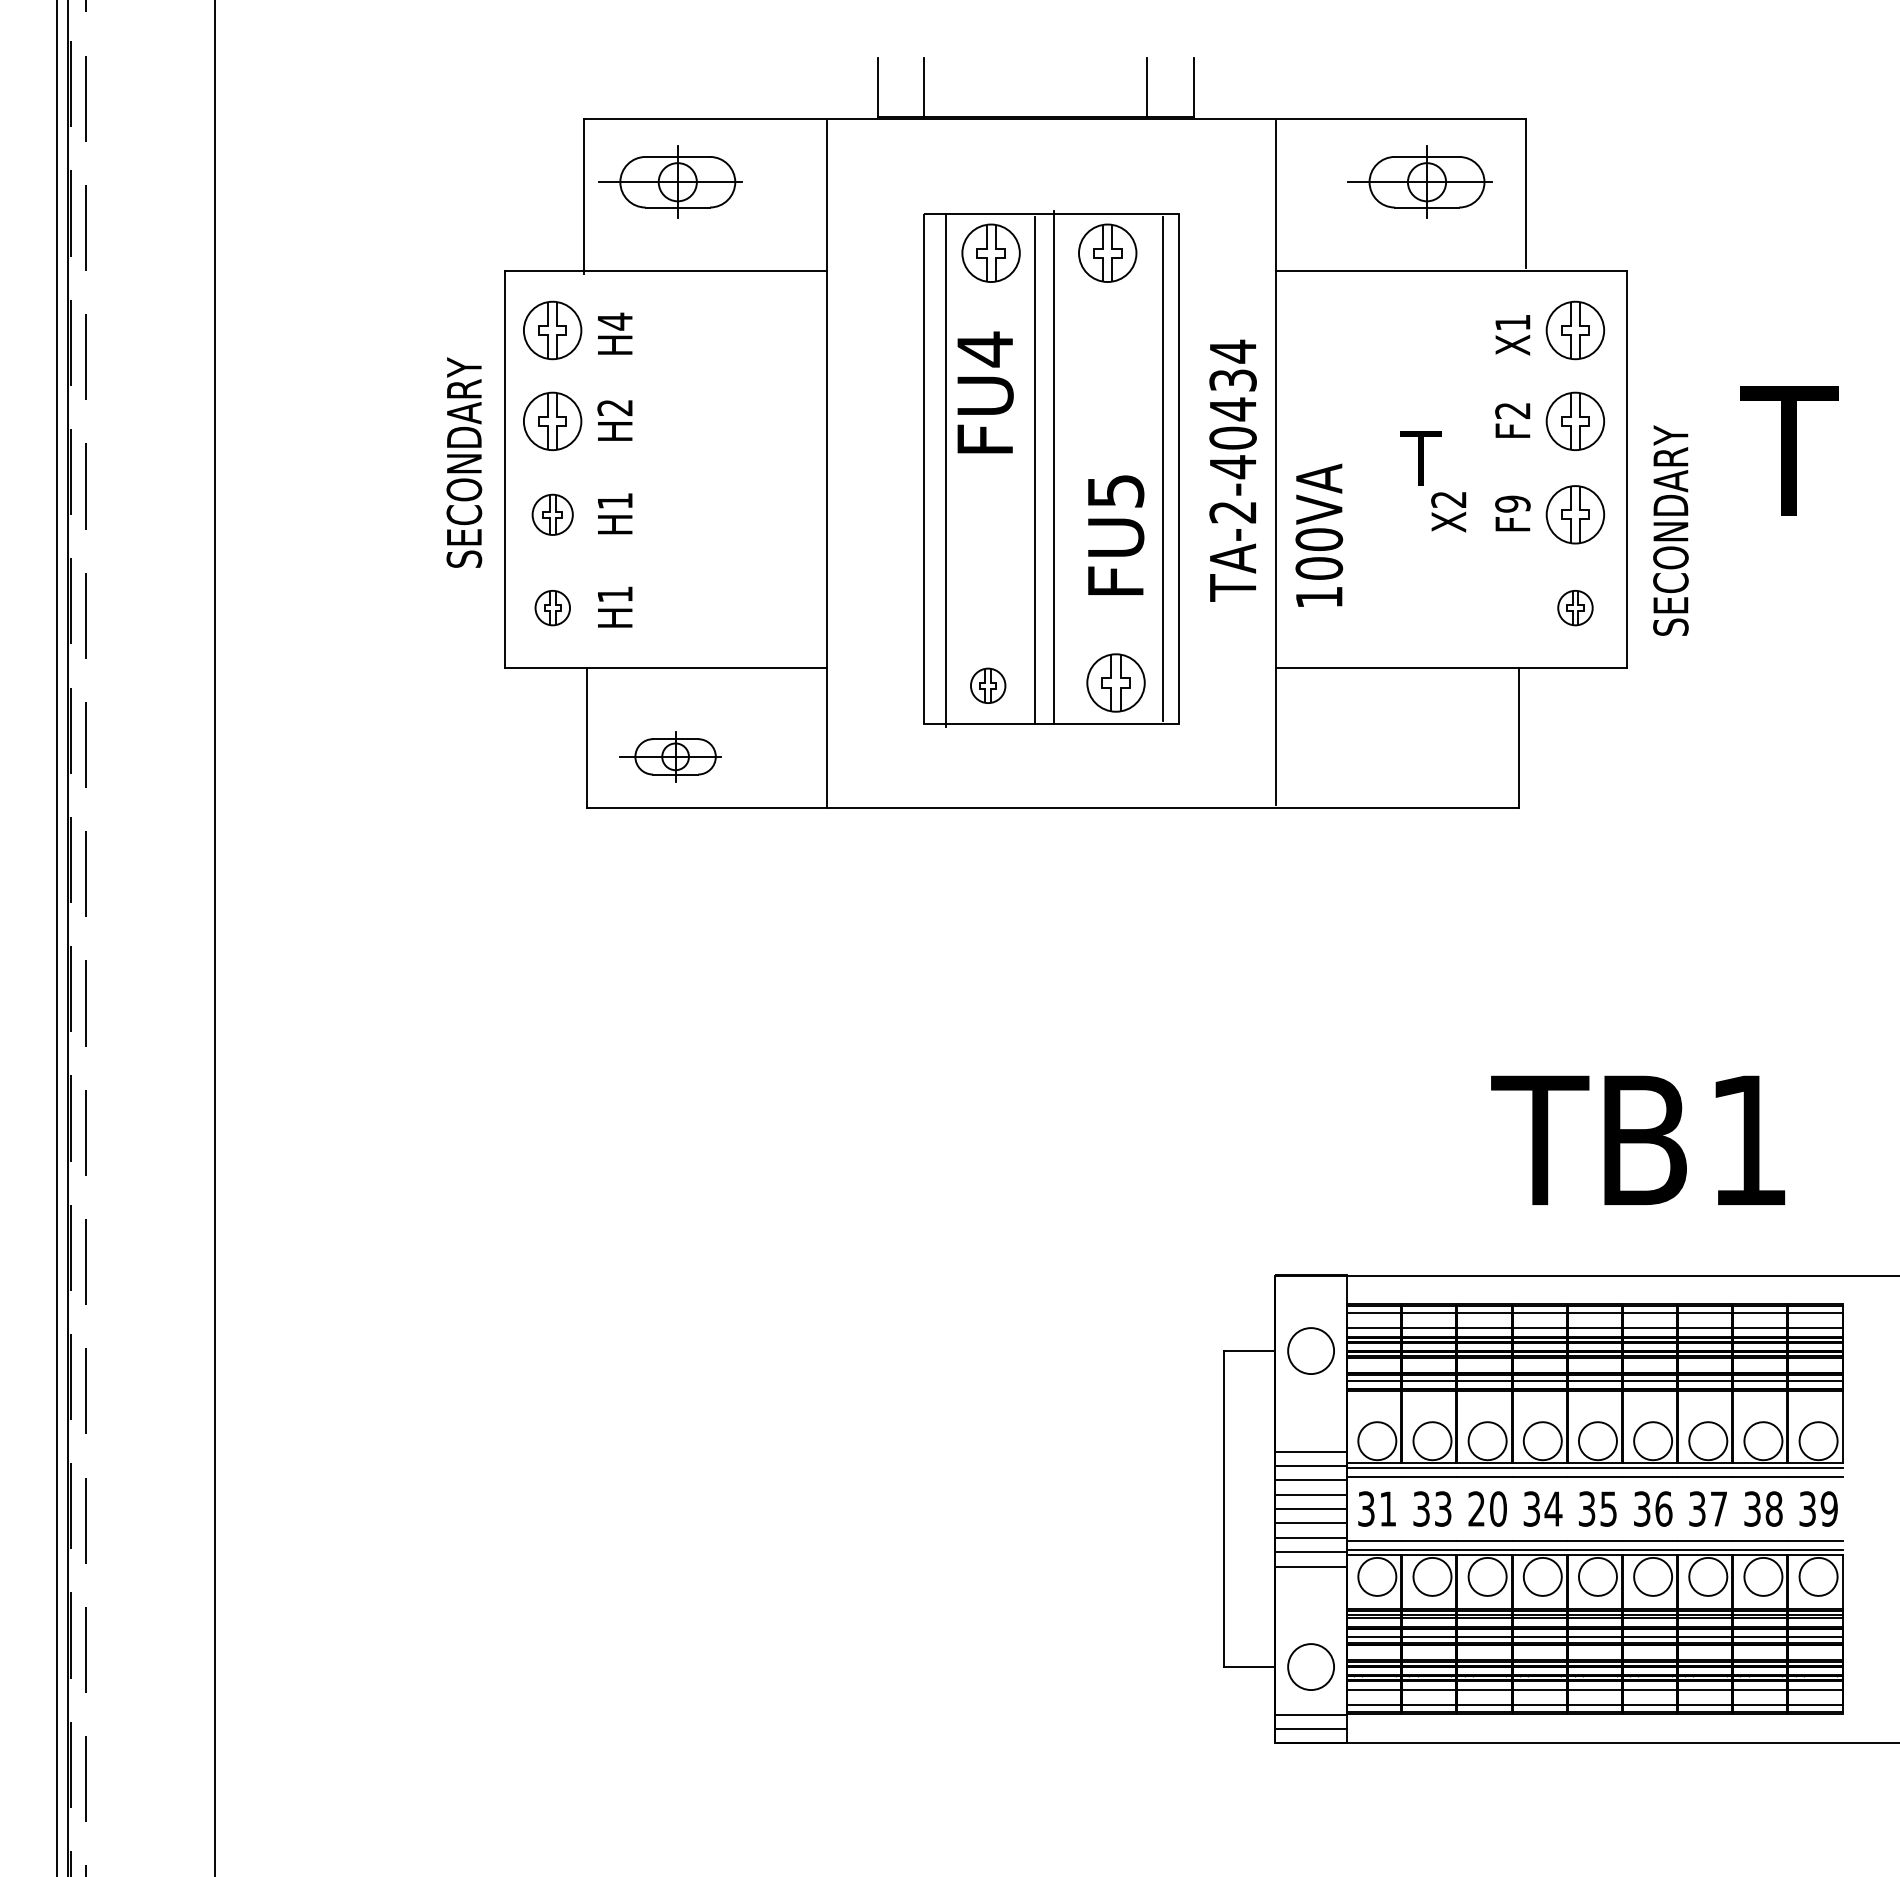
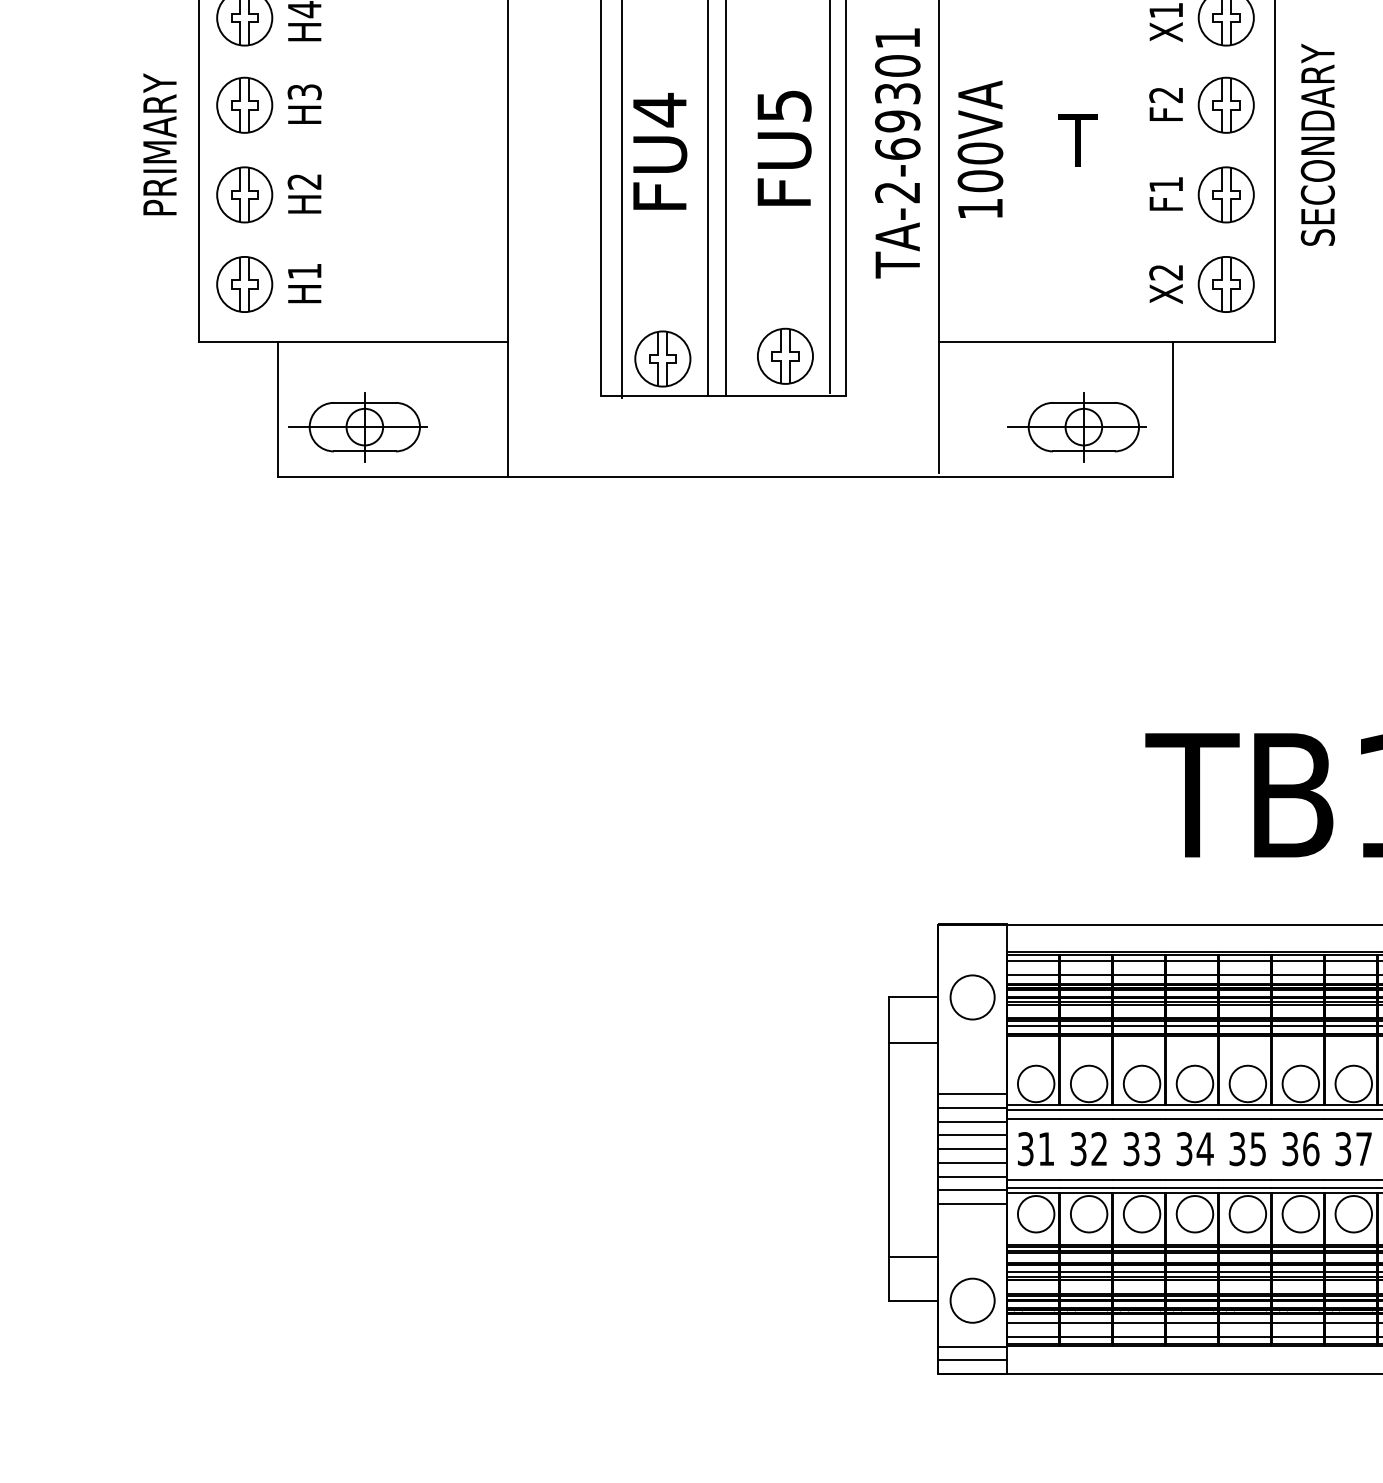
text: (985, 392) -> (660, 151), moved
text: (614, 407) -> (304, 91), H2 -> H3
text: (1232, 409) -> (897, 93), TA-2-40434 -> TA-2-69301
text: (464, 462) -> (160, 144), SECONDARY -> PRIMARY
text: (614, 501) -> (304, 182), H1 -> H2
text: (1512, 503) -> (1165, 184), F9 -> F1
text: (1448, 512) -> (1165, 284), moved
part: (552, 514) -> (244, 194), size x1.43
text: (1670, 530) -> (1317, 144), moved
text: (1116, 534) -> (784, 147), moved
text: (1319, 534) -> (980, 148), moved
part: (552, 607) -> (244, 283), size x1.67
part: (1575, 607) -> (1226, 283), size x1.67
part: (987, 685) -> (662, 358), size x1.67
part: (670, 756) -> (357, 426), size x1.43
part: (1419, 756) -> (1076, 426), added
line: (1249, 1398) -> (913, 1042), added
text: (1443, 1508) -> (1099, 1148), 33 -> 32
text: (1487, 1508) -> (1141, 1148), 20 -> 33
line: (1249, 1621) -> (913, 1257), added

